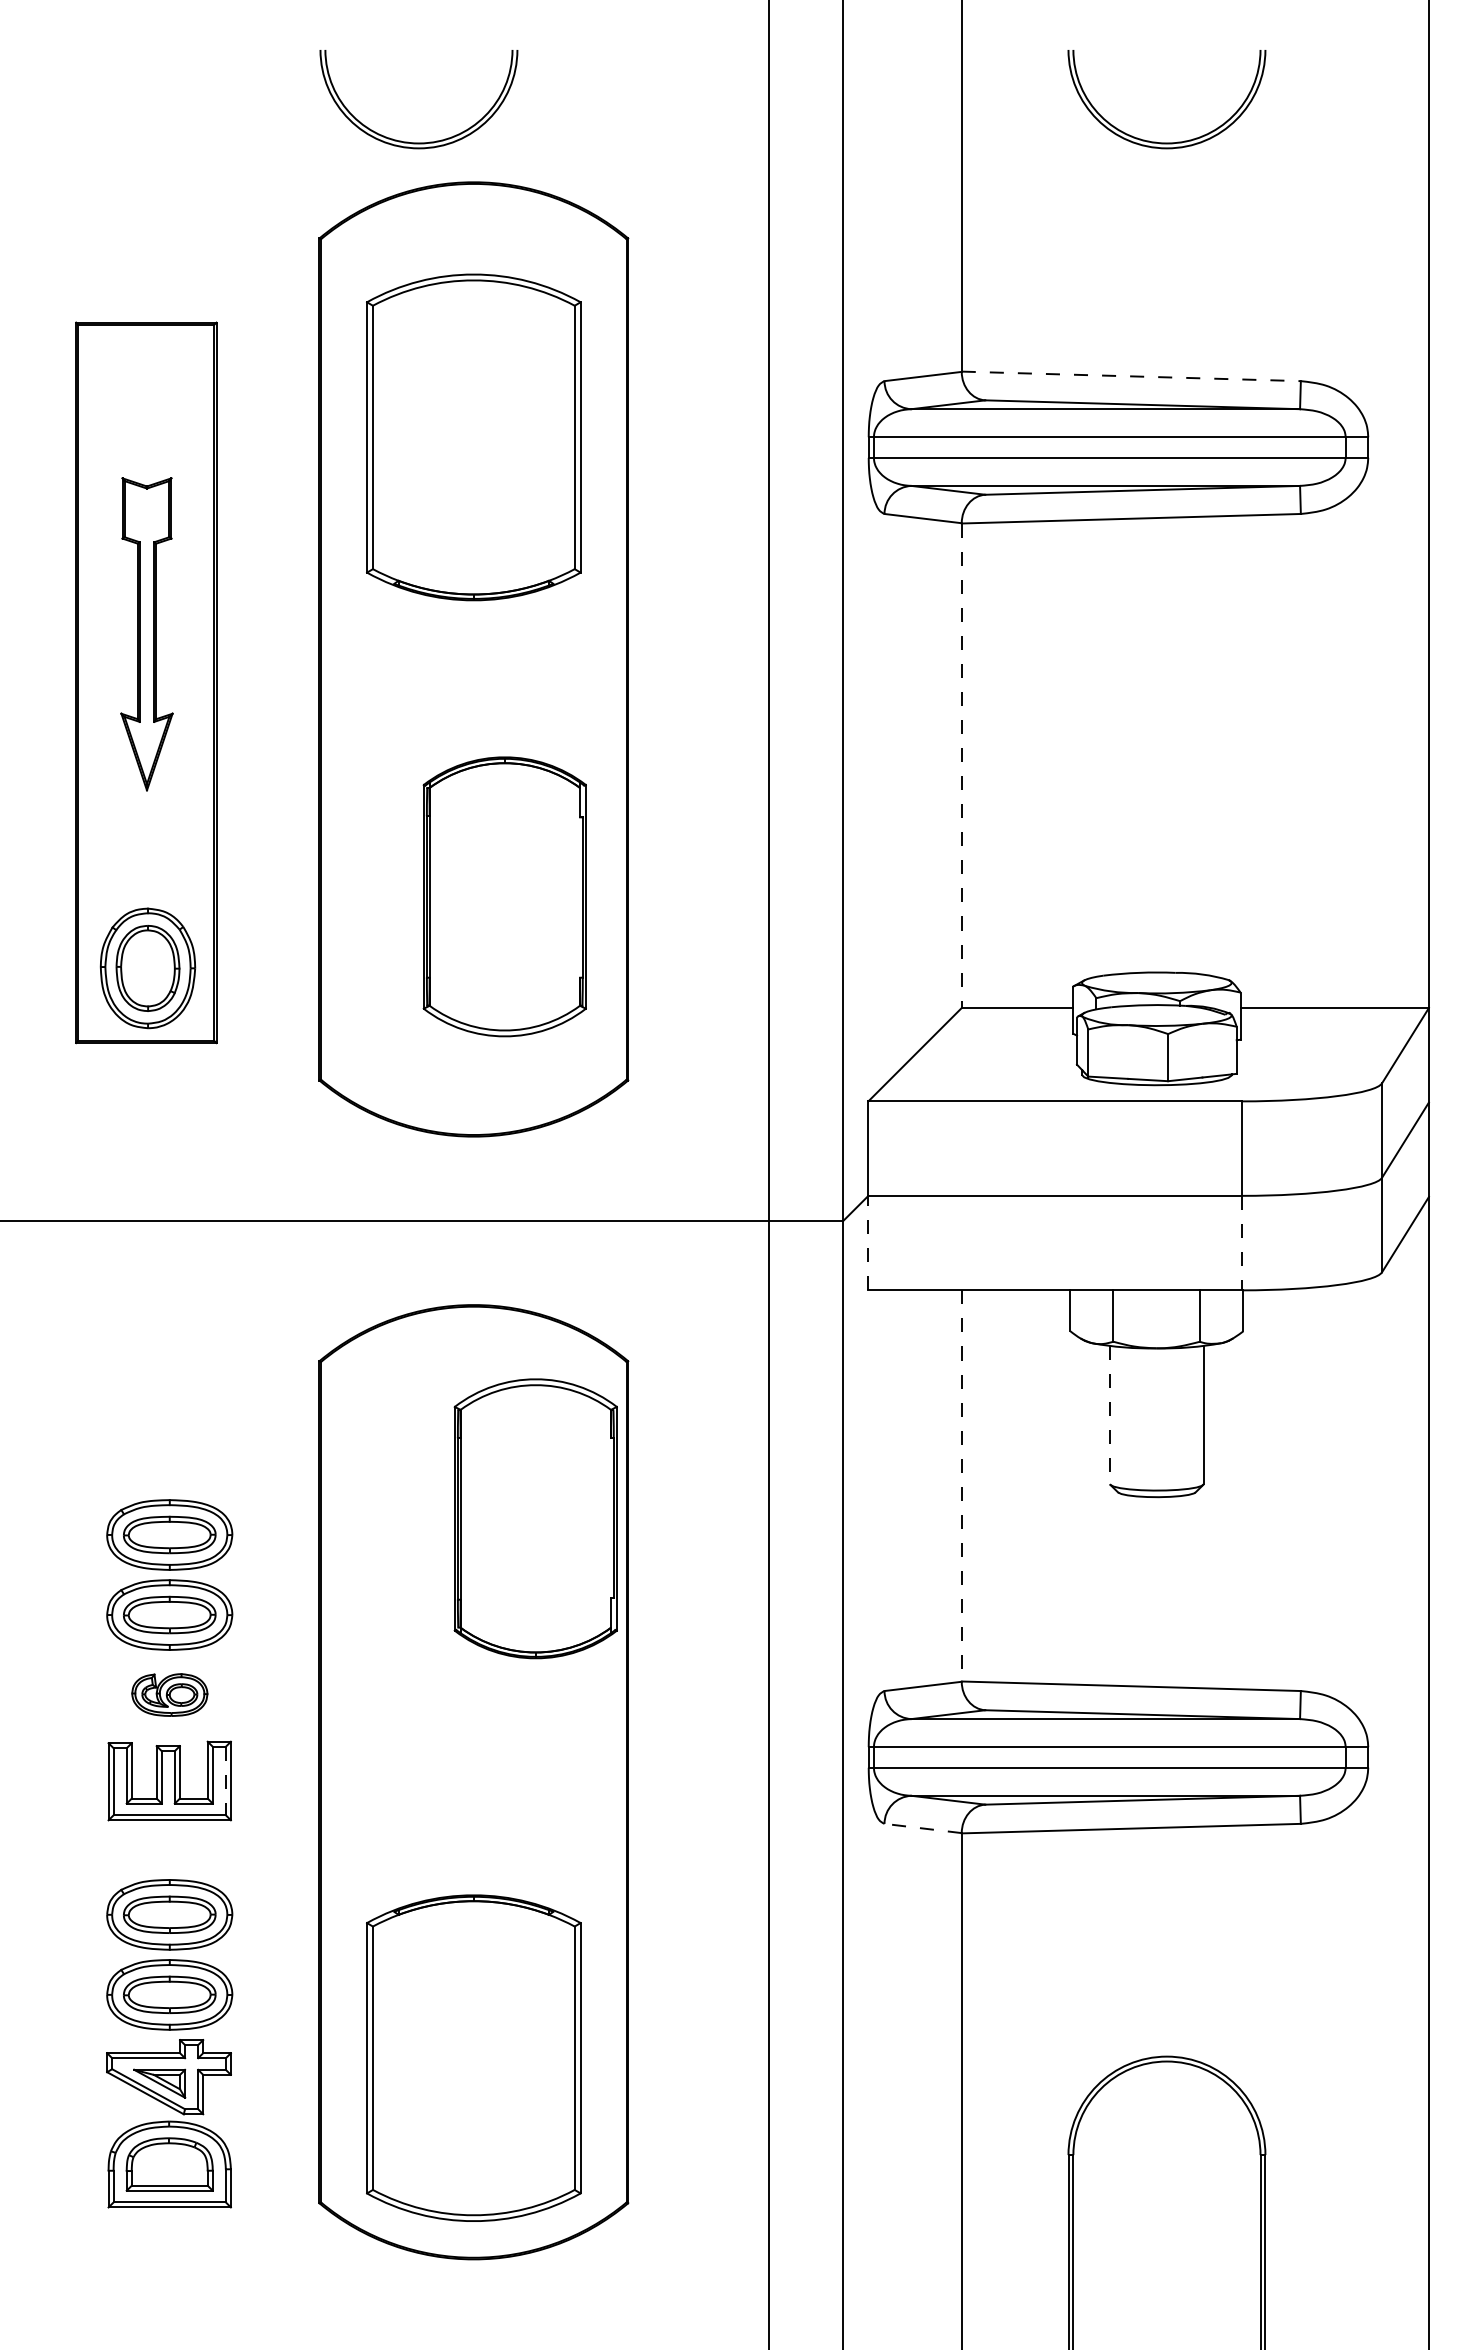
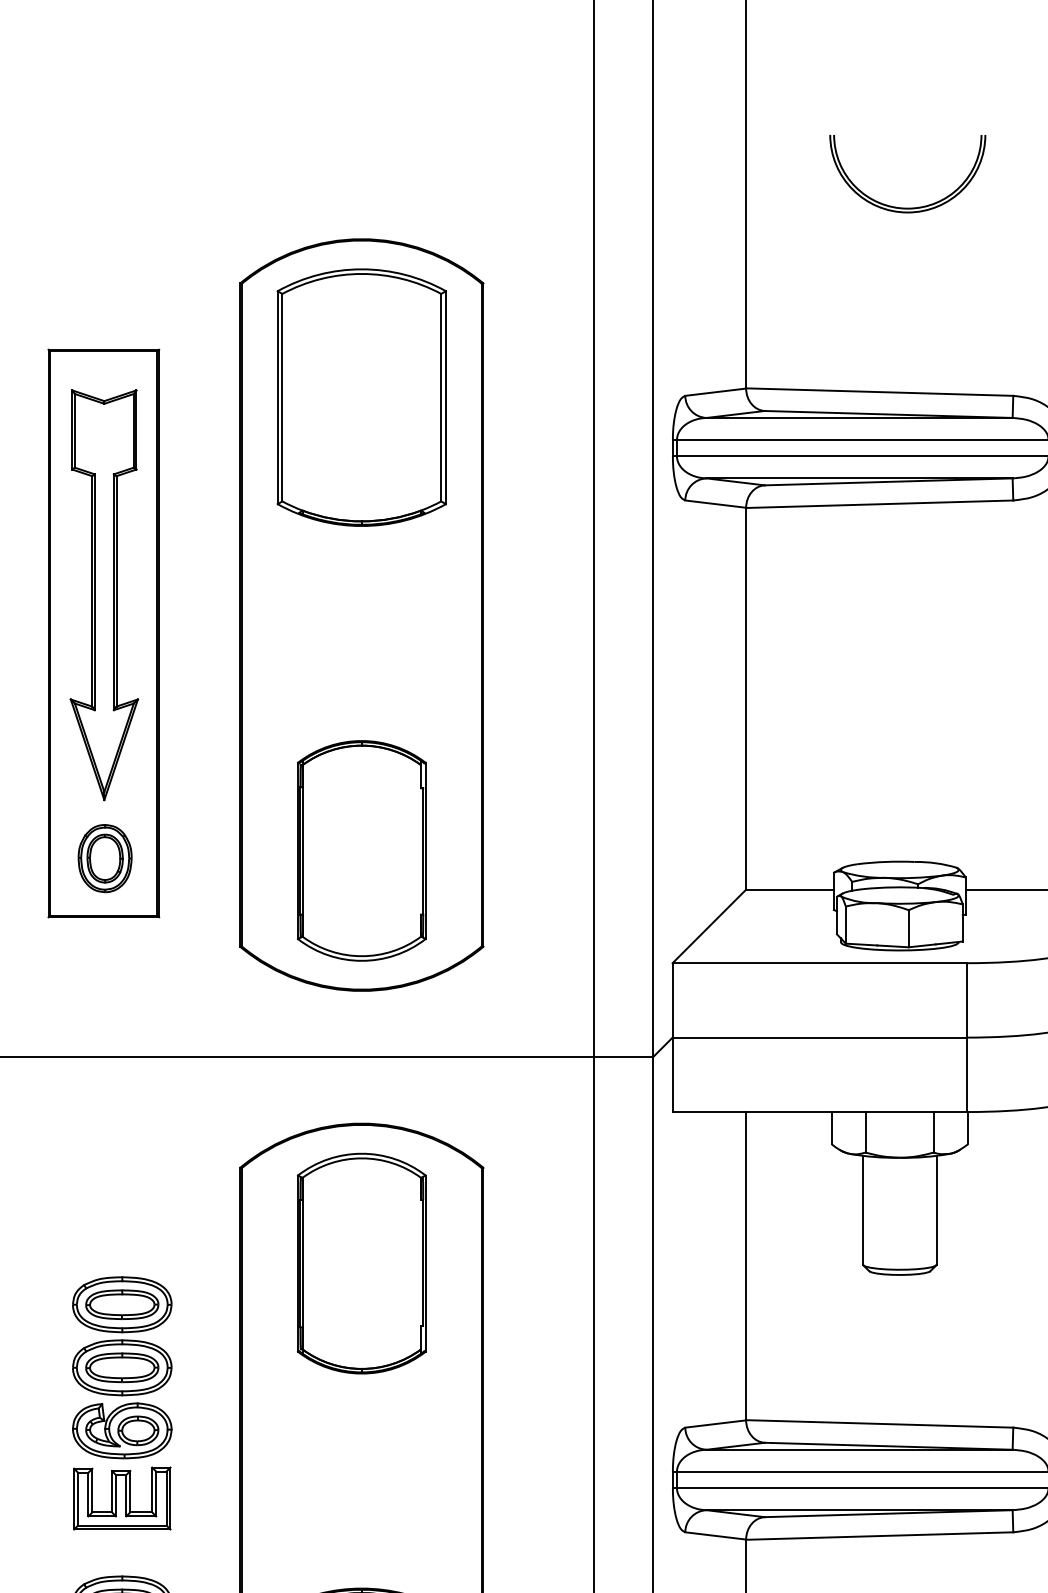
part: (418, 142) -> (318, 207), removed
line: (1131, 376) -> (879, 392), dashed -> solid
part: (473, 437) -> (361, 397), moved
part: (146, 634) -> (103, 595), size x1.67
line: (961, 766) -> (745, 699), dashed -> solid
part: (504, 896) -> (361, 850), moved
part: (147, 968) -> (104, 858), size x0.71
line: (868, 1242) -> (672, 1074), dashed -> solid
line: (1242, 1243) -> (967, 1075), dashed -> solid
line: (1110, 1415) -> (863, 1210), dashed -> solid
line: (961, 1485) -> (745, 1265), dashed -> solid
part: (535, 1518) -> (361, 1263), moved
part: (169, 1694) -> (122, 1430), size x1.67
line: (225, 1781) -> (166, 1498), dashed -> solid
line: (923, 1828) -> (716, 1535), dashed -> solid

